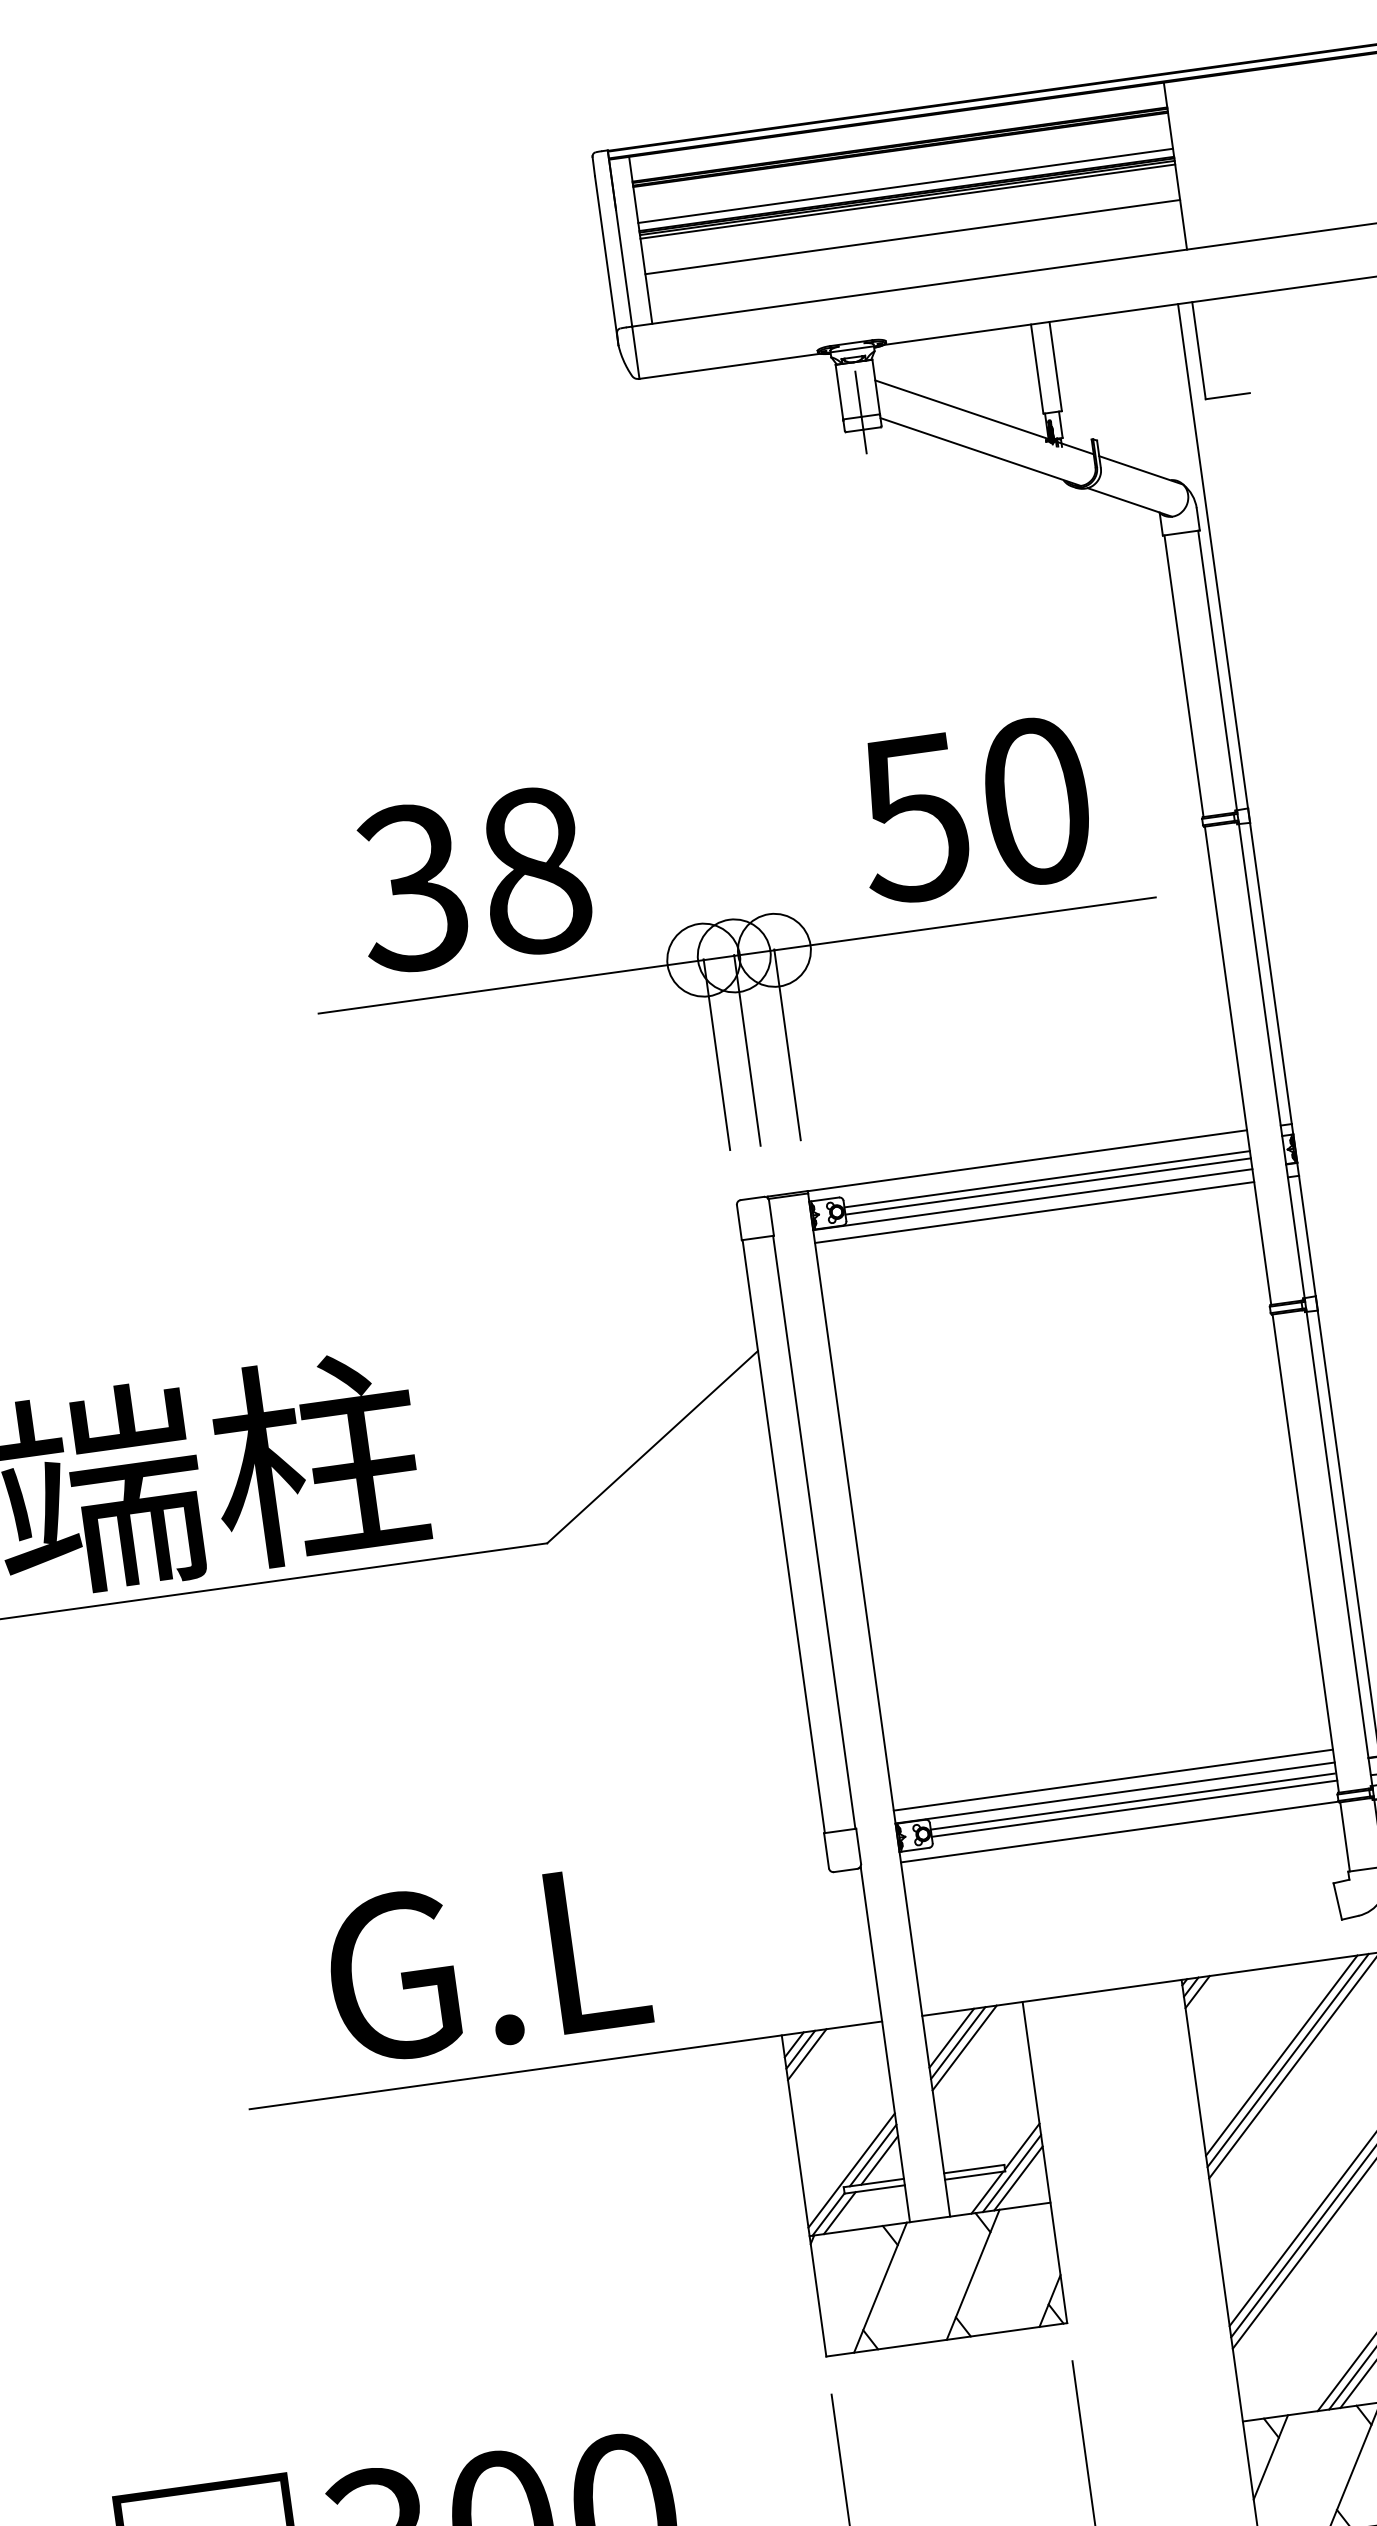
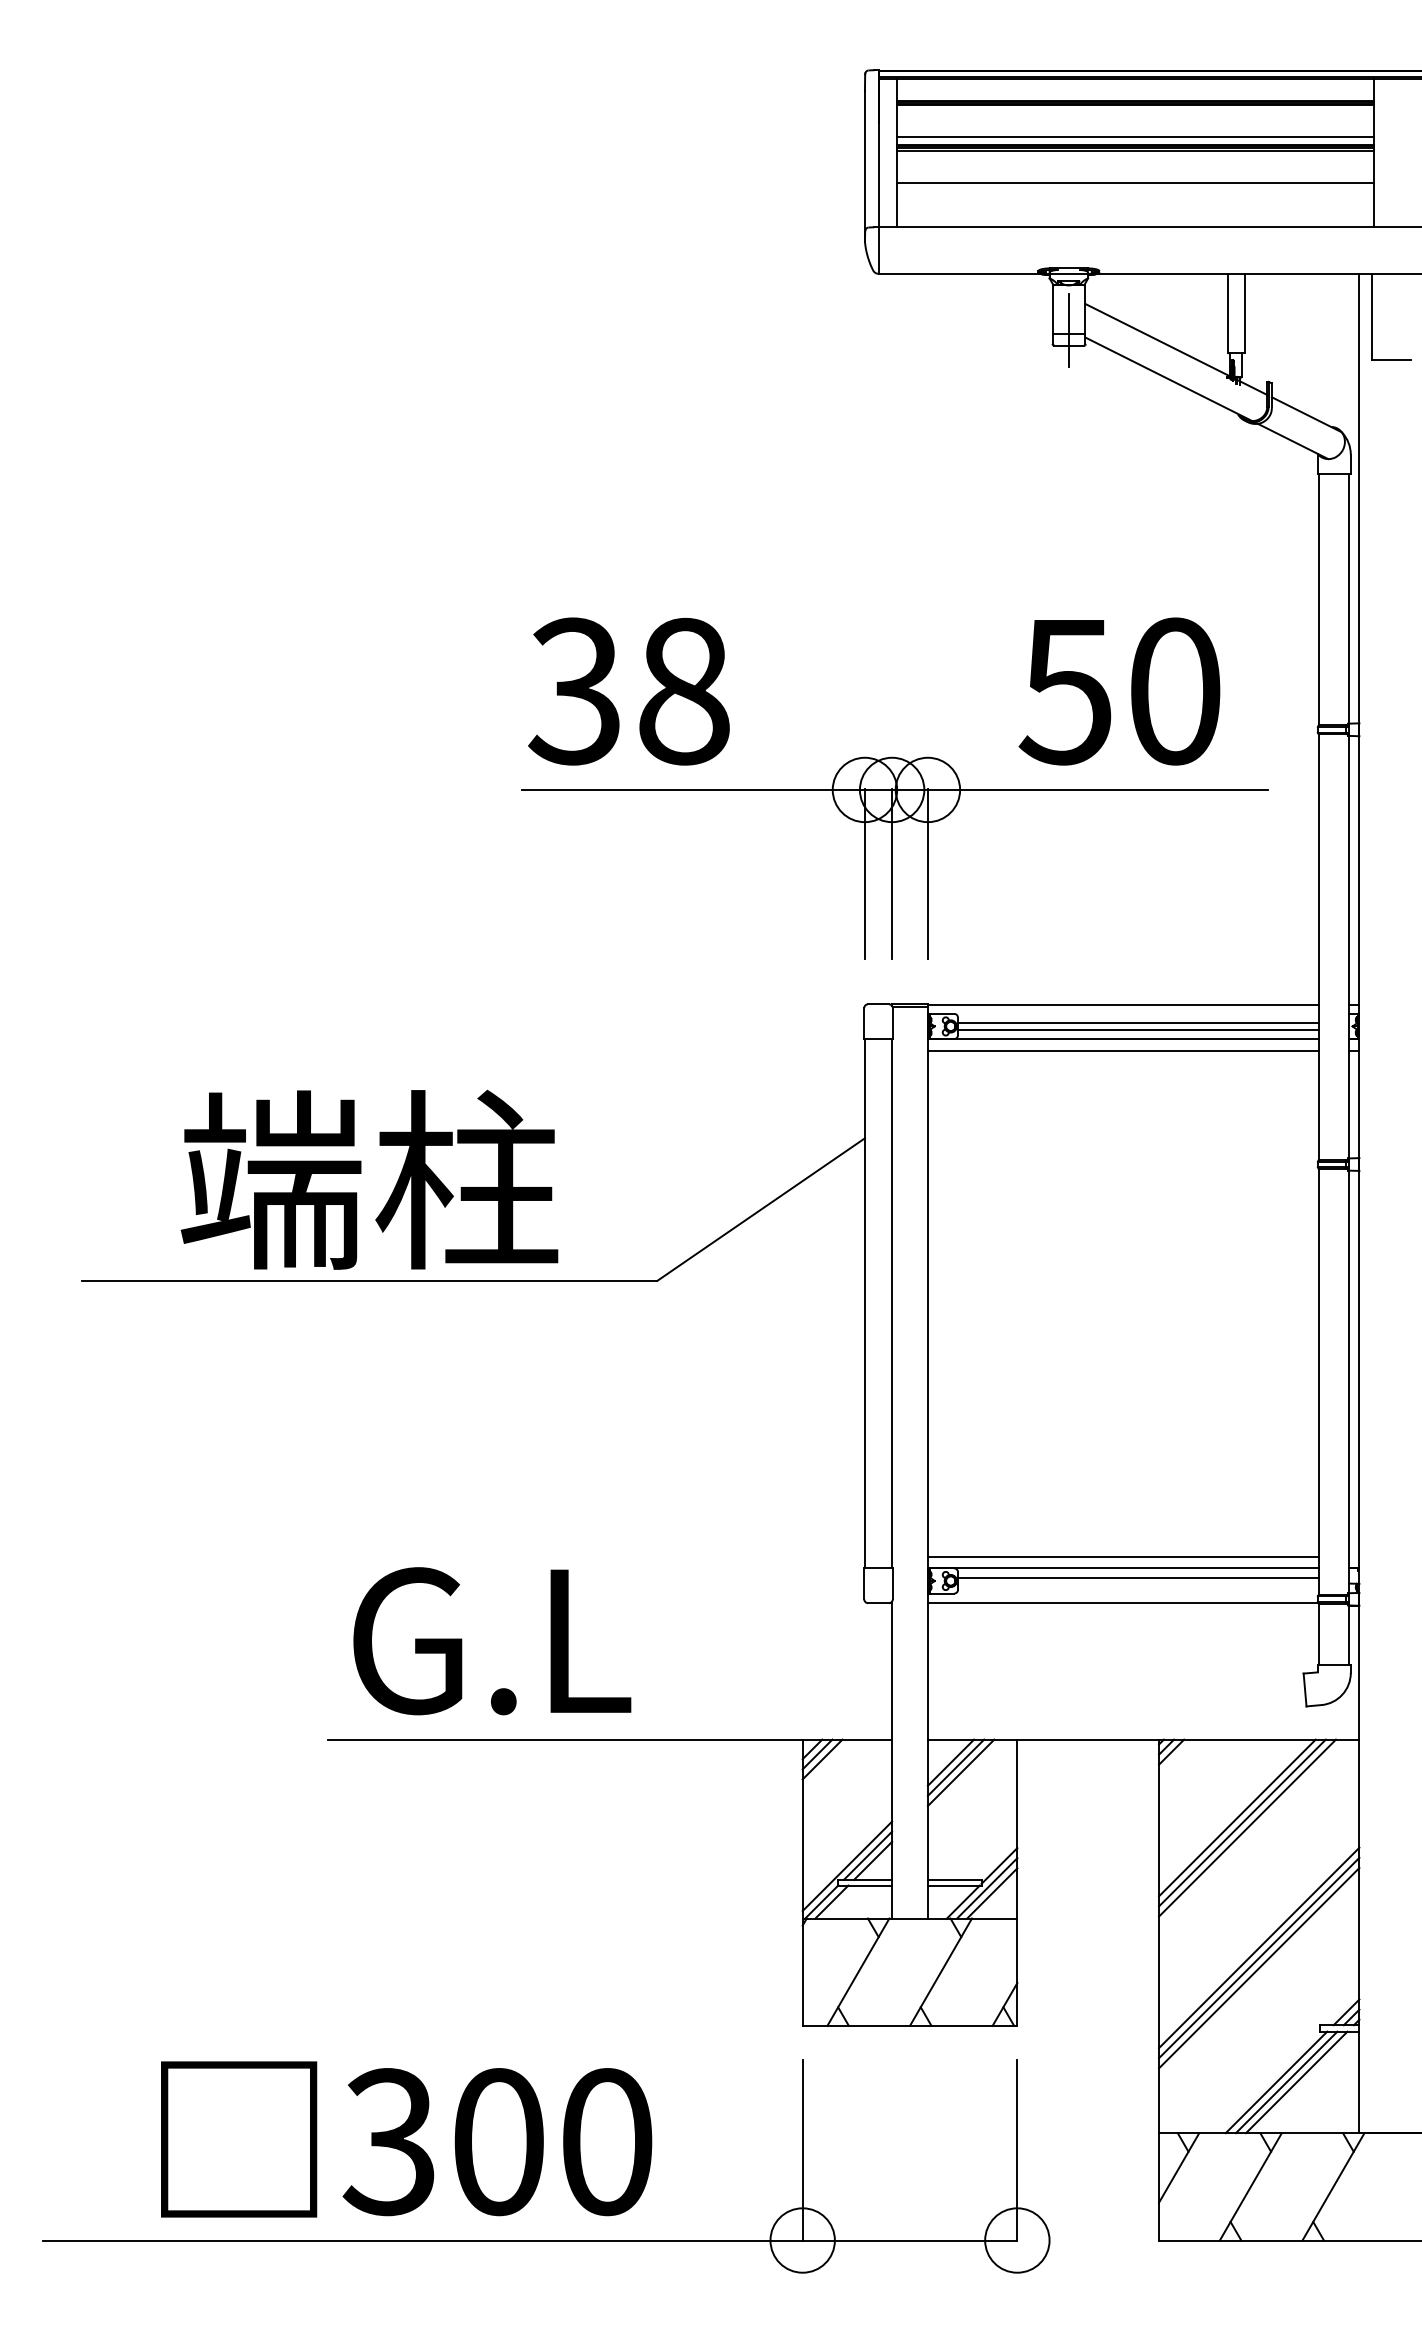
text: (472, 879) -> (628, 691), moved
line: (1134, 1809) -> (1138, 1584), removed
text: (488, 1963) -> (492, 1641), moved

